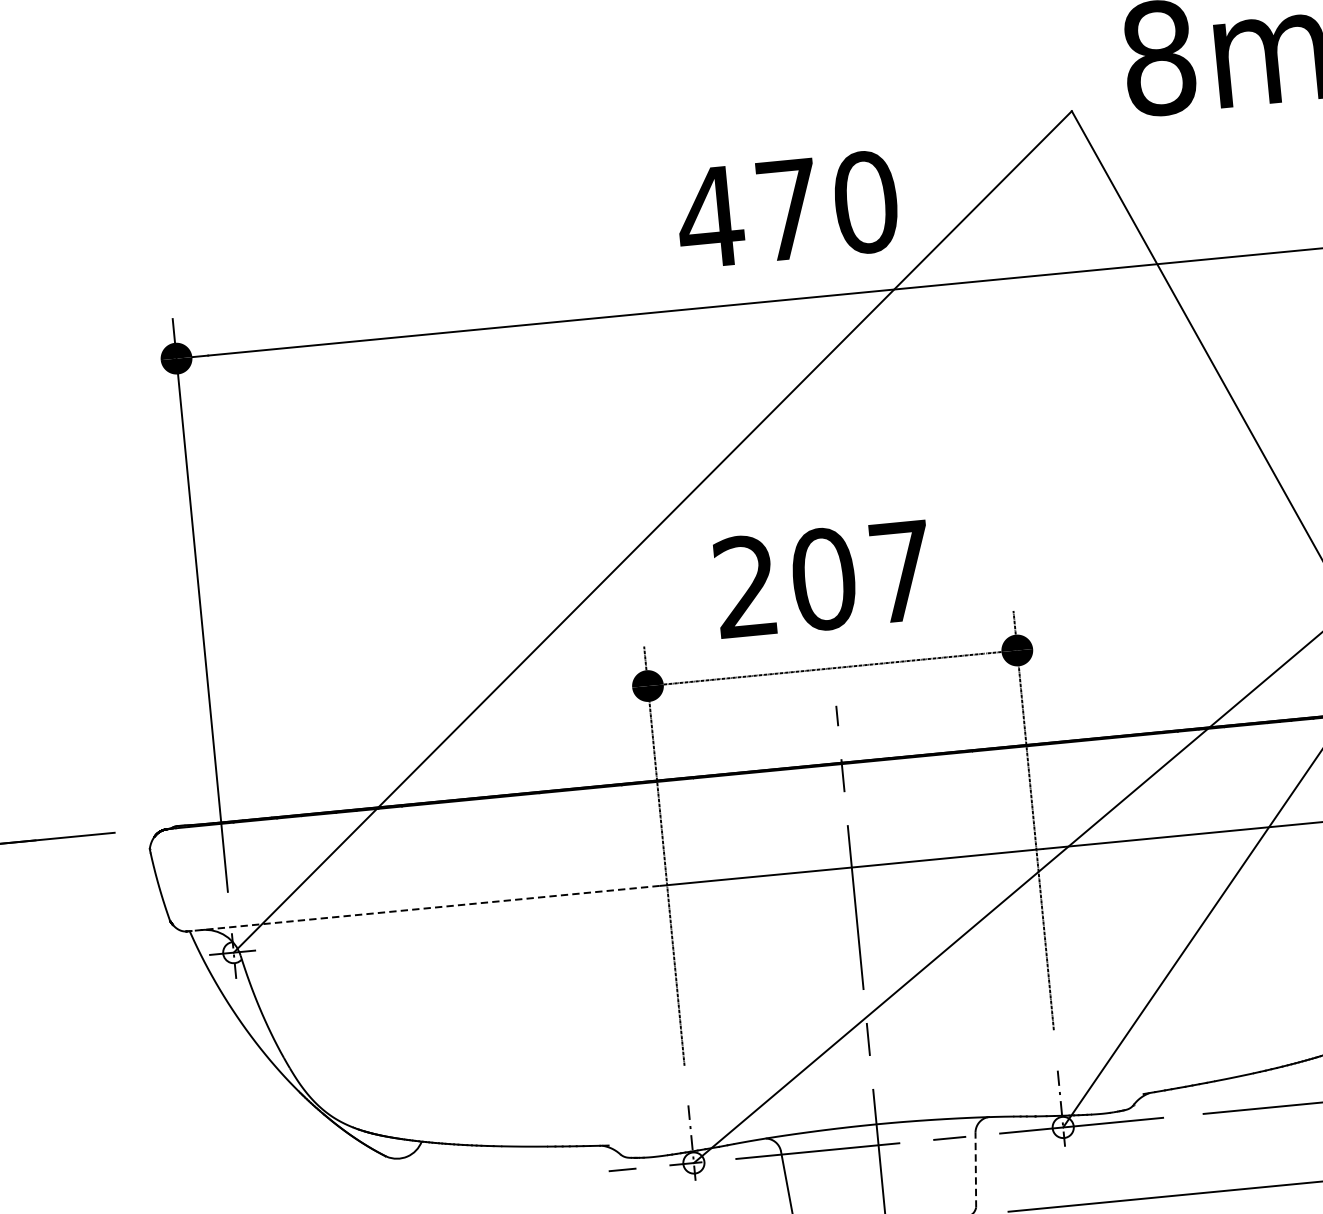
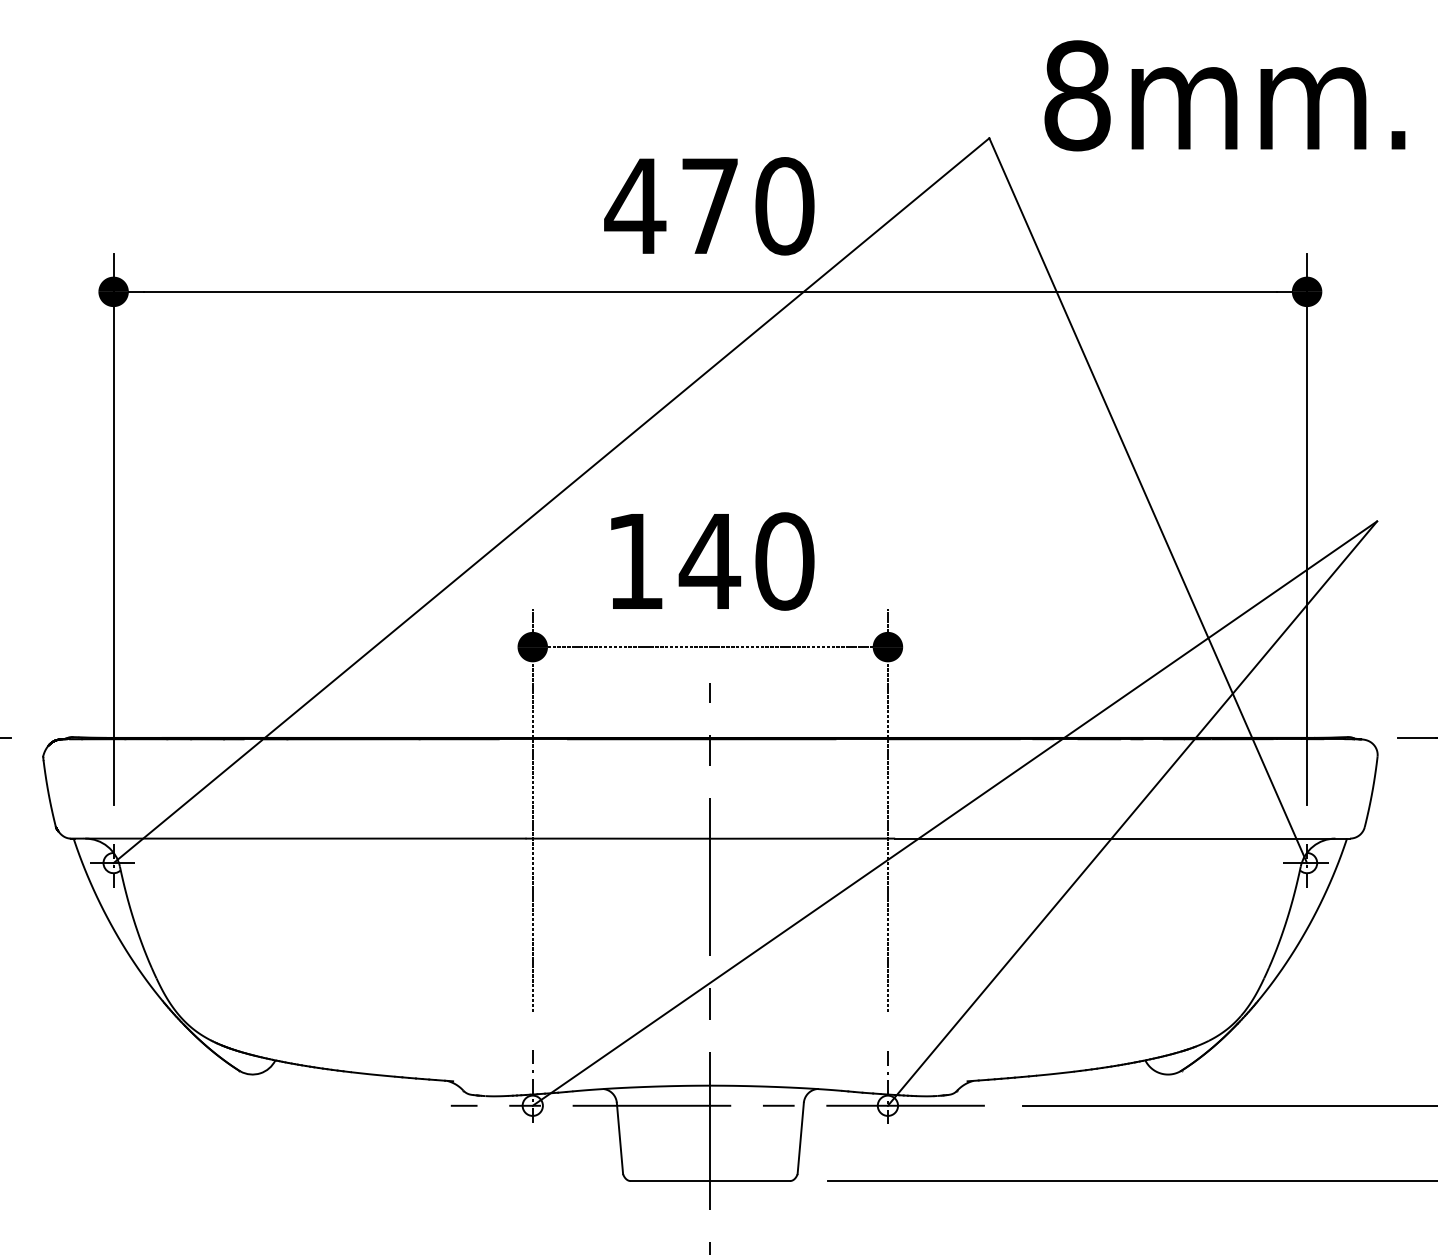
text: (824, 579) -> (710, 561), 207 -> 140
line: (422, 908) -> (297, 838), dashed -> solid
line: (975, 1170) -> (800, 1138), dashed -> solid

